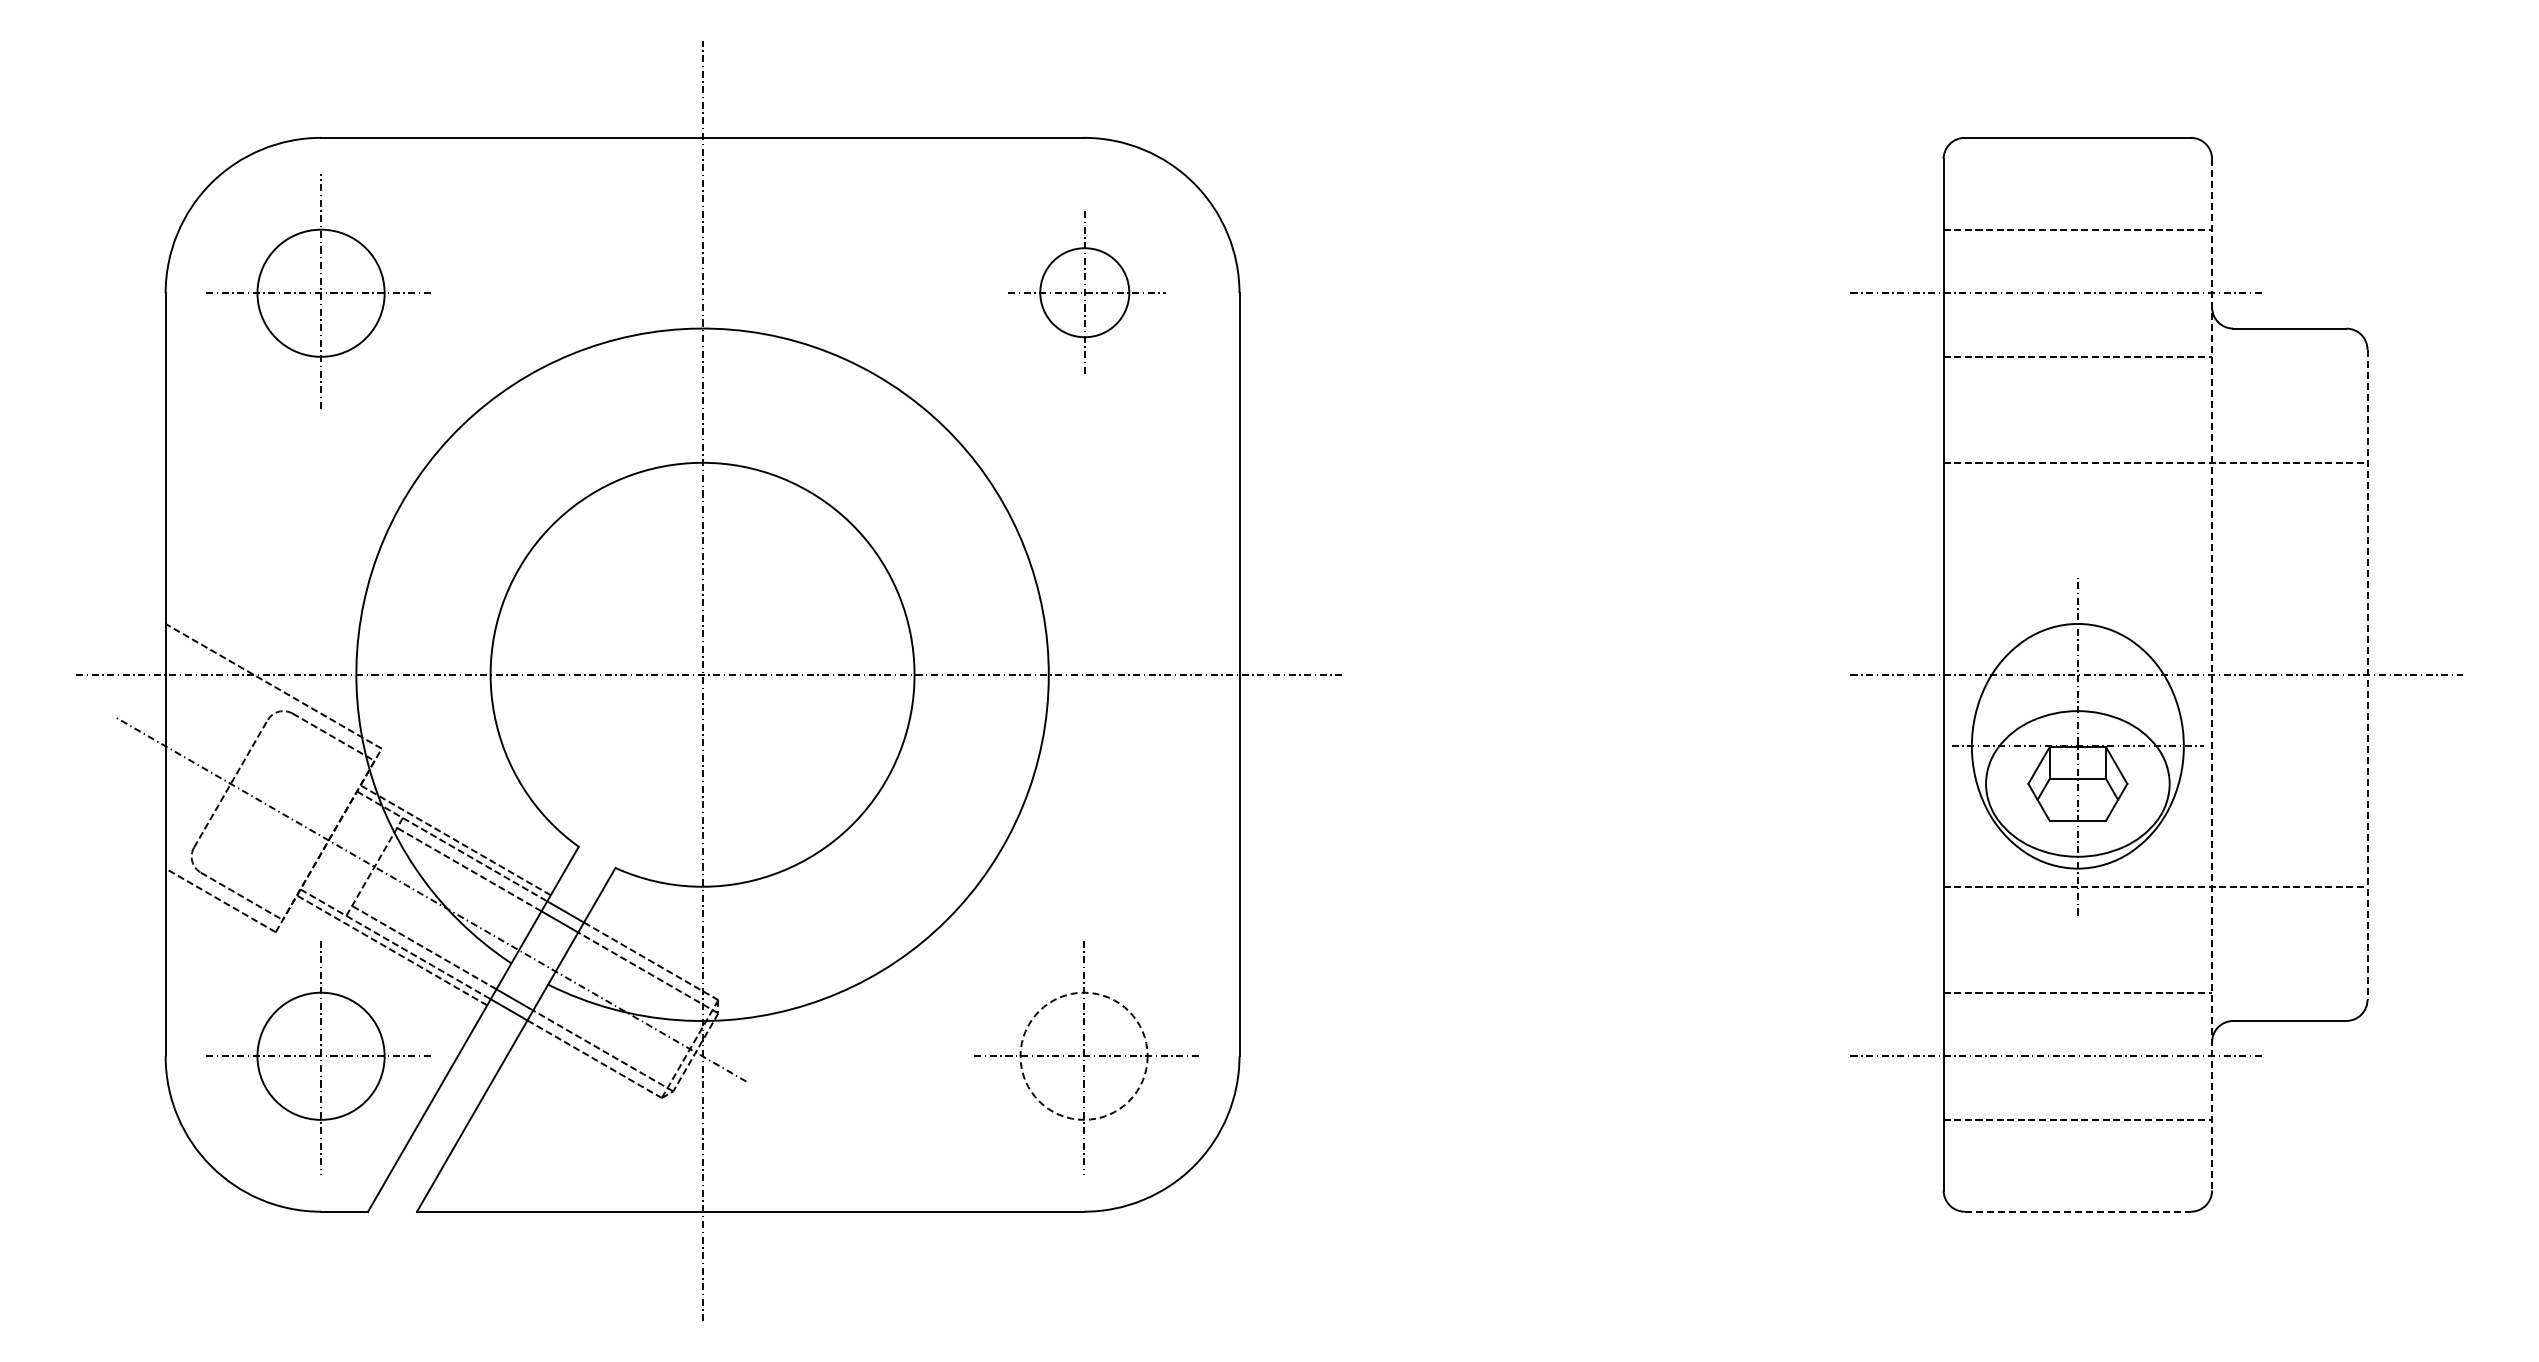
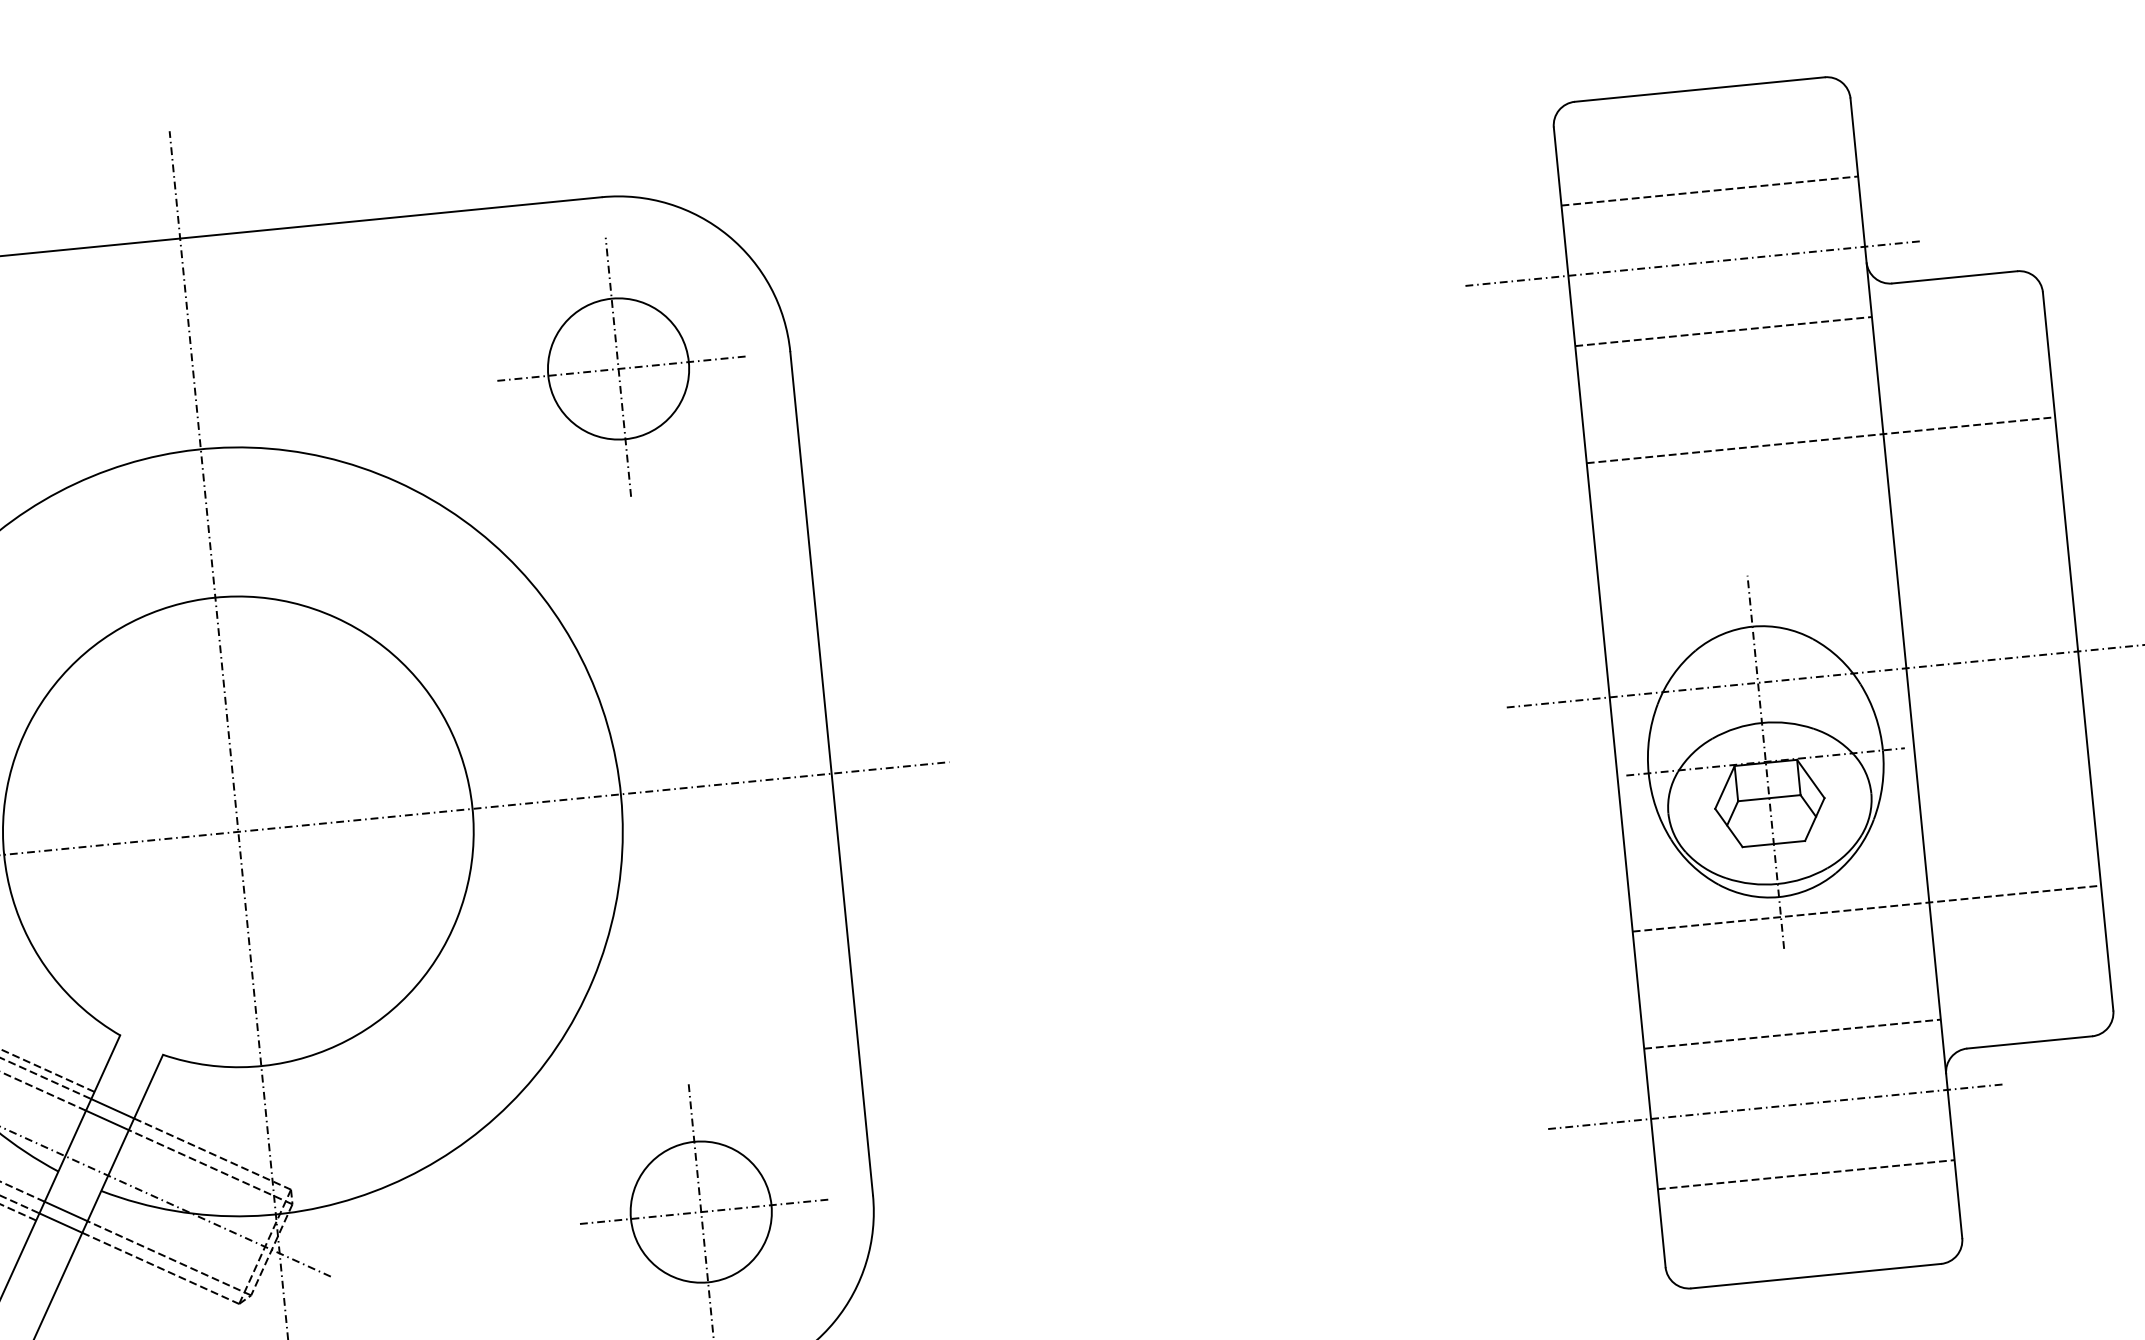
part: (1086, 291) -> (621, 366), size x1.43
line: (2212, 674) -> (1906, 667), dashed -> solid
line: (2367, 674) -> (2078, 651), dashed -> solid
circle: (1083, 1055) -> (700, 1211), dashed -> solid
line: (2078, 1211) -> (1816, 1275), dashed -> solid

